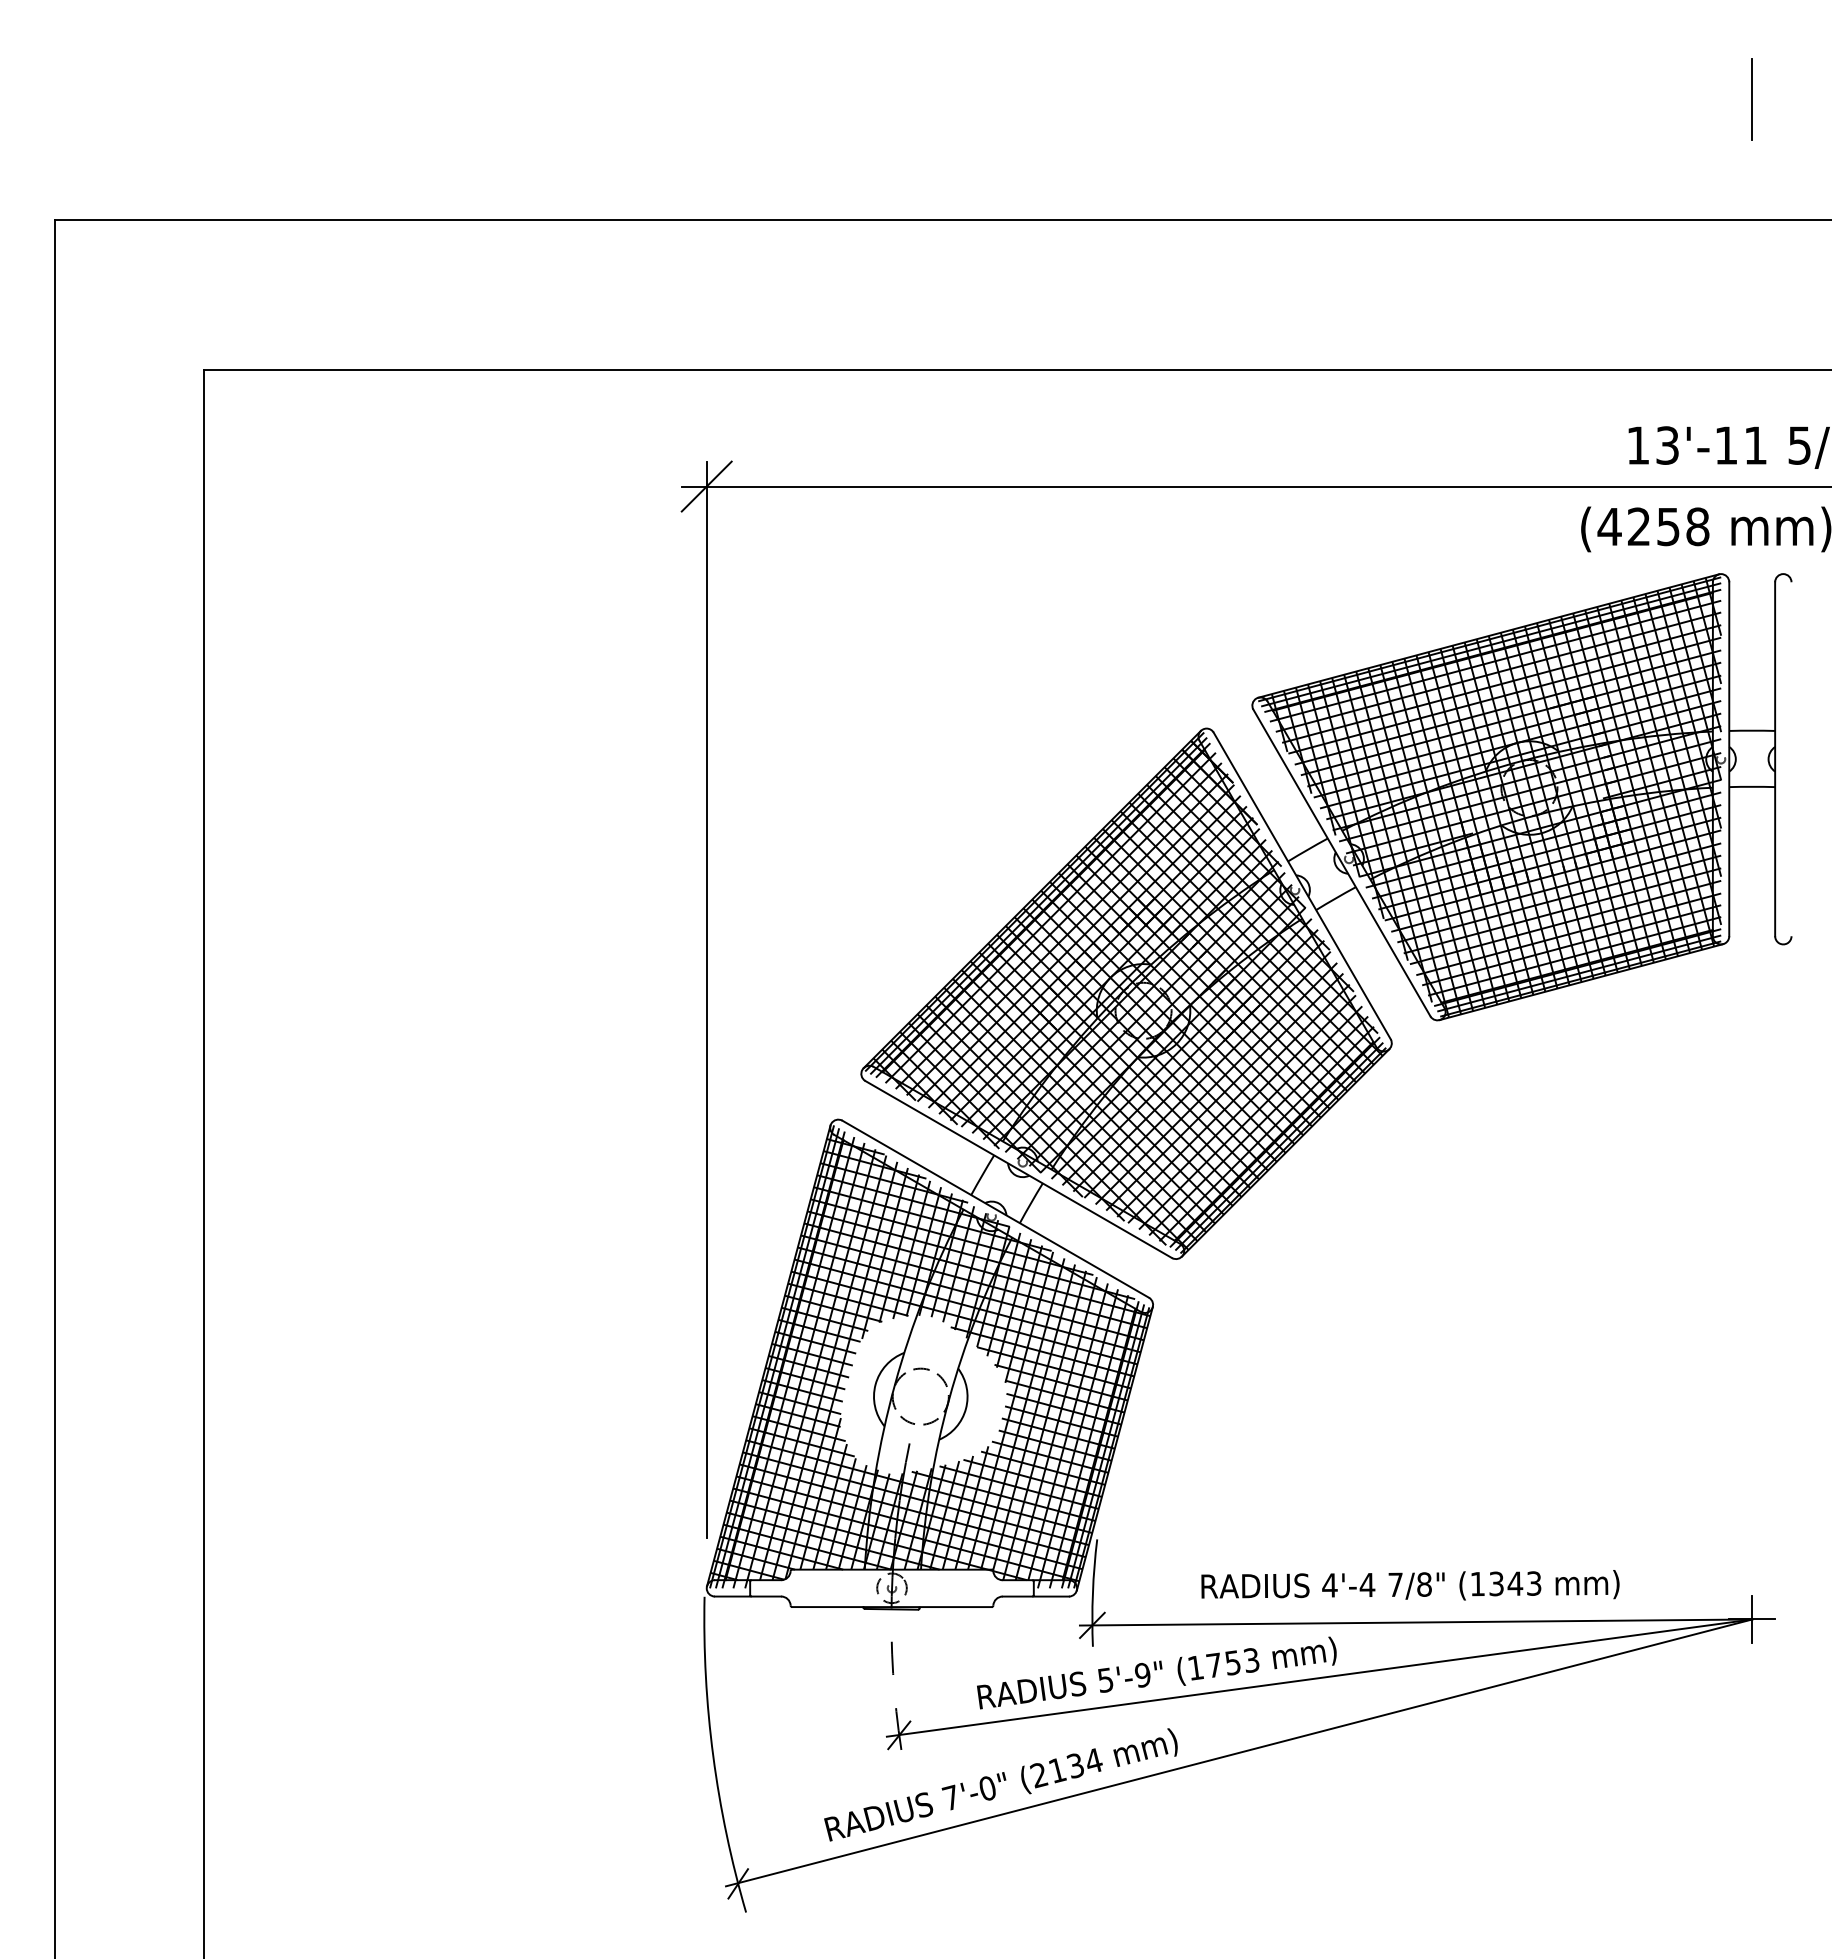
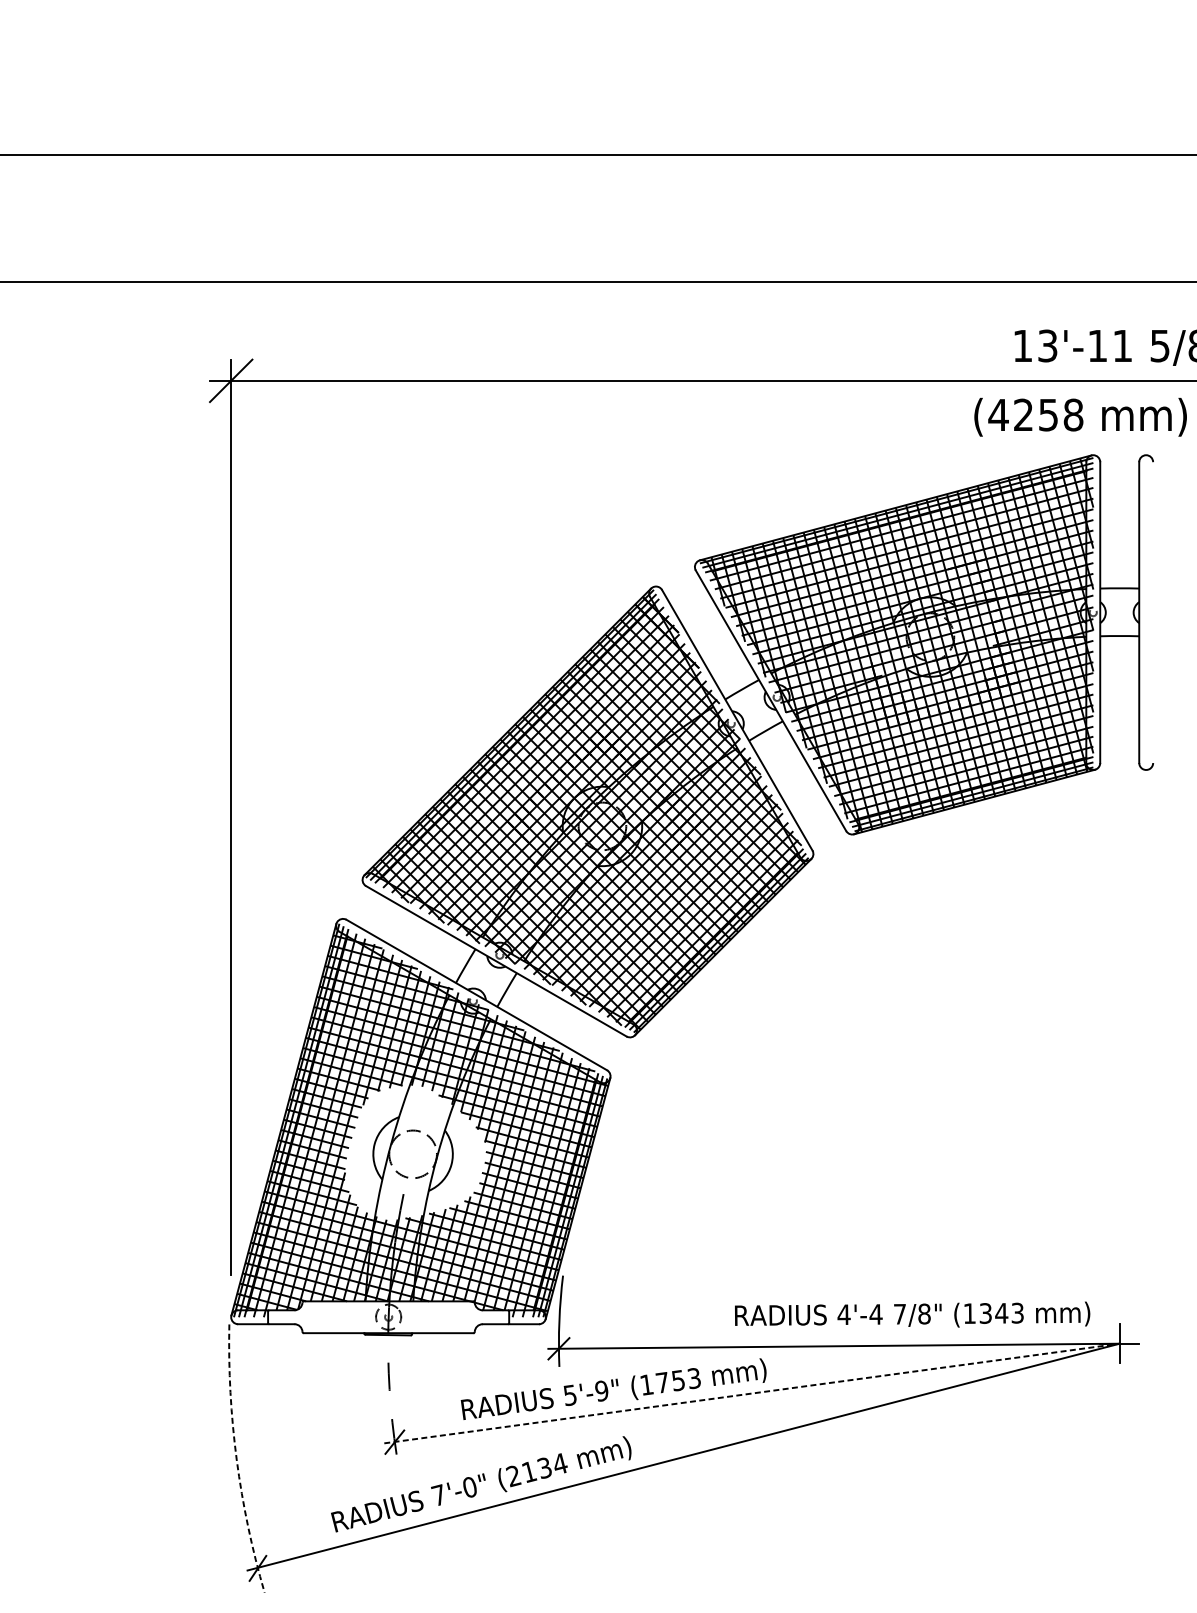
line: (1752, 98) -> (1119, 51), removed
text: (1410, 1585) -> (912, 1314), moved
line: (1319, 1678) -> (751, 1393), solid -> dashed
arc: (713, 1756) -> (236, 1460), solid -> dashed

